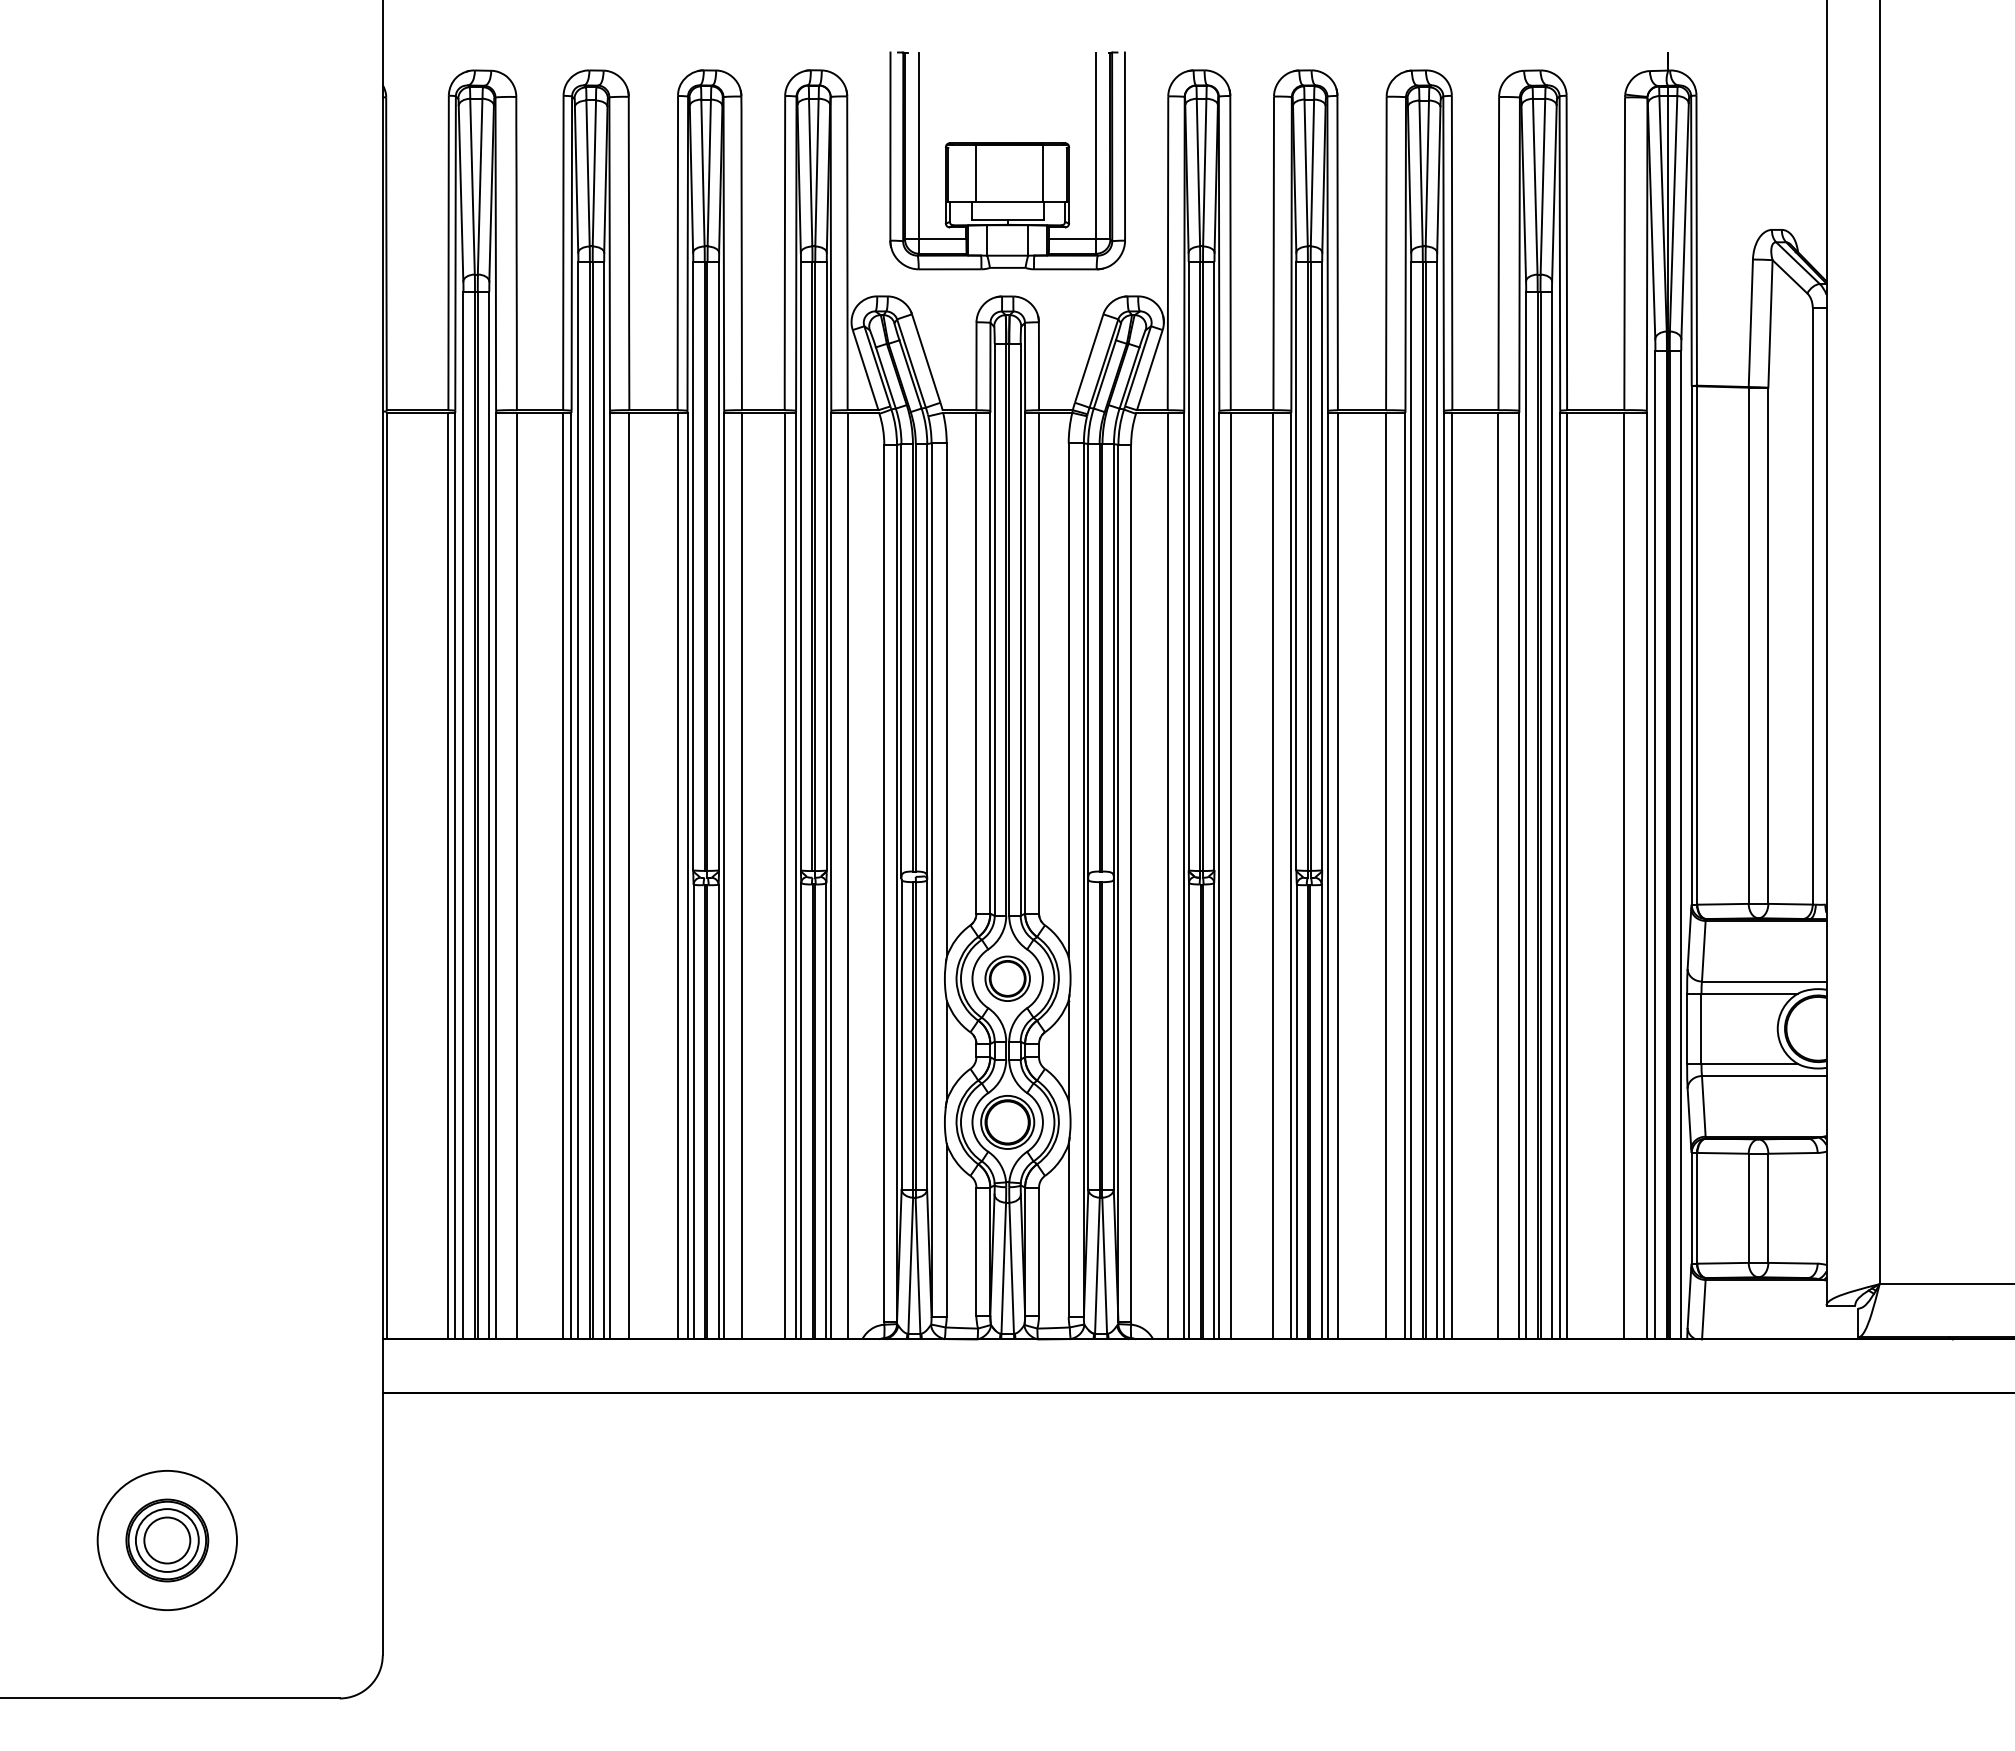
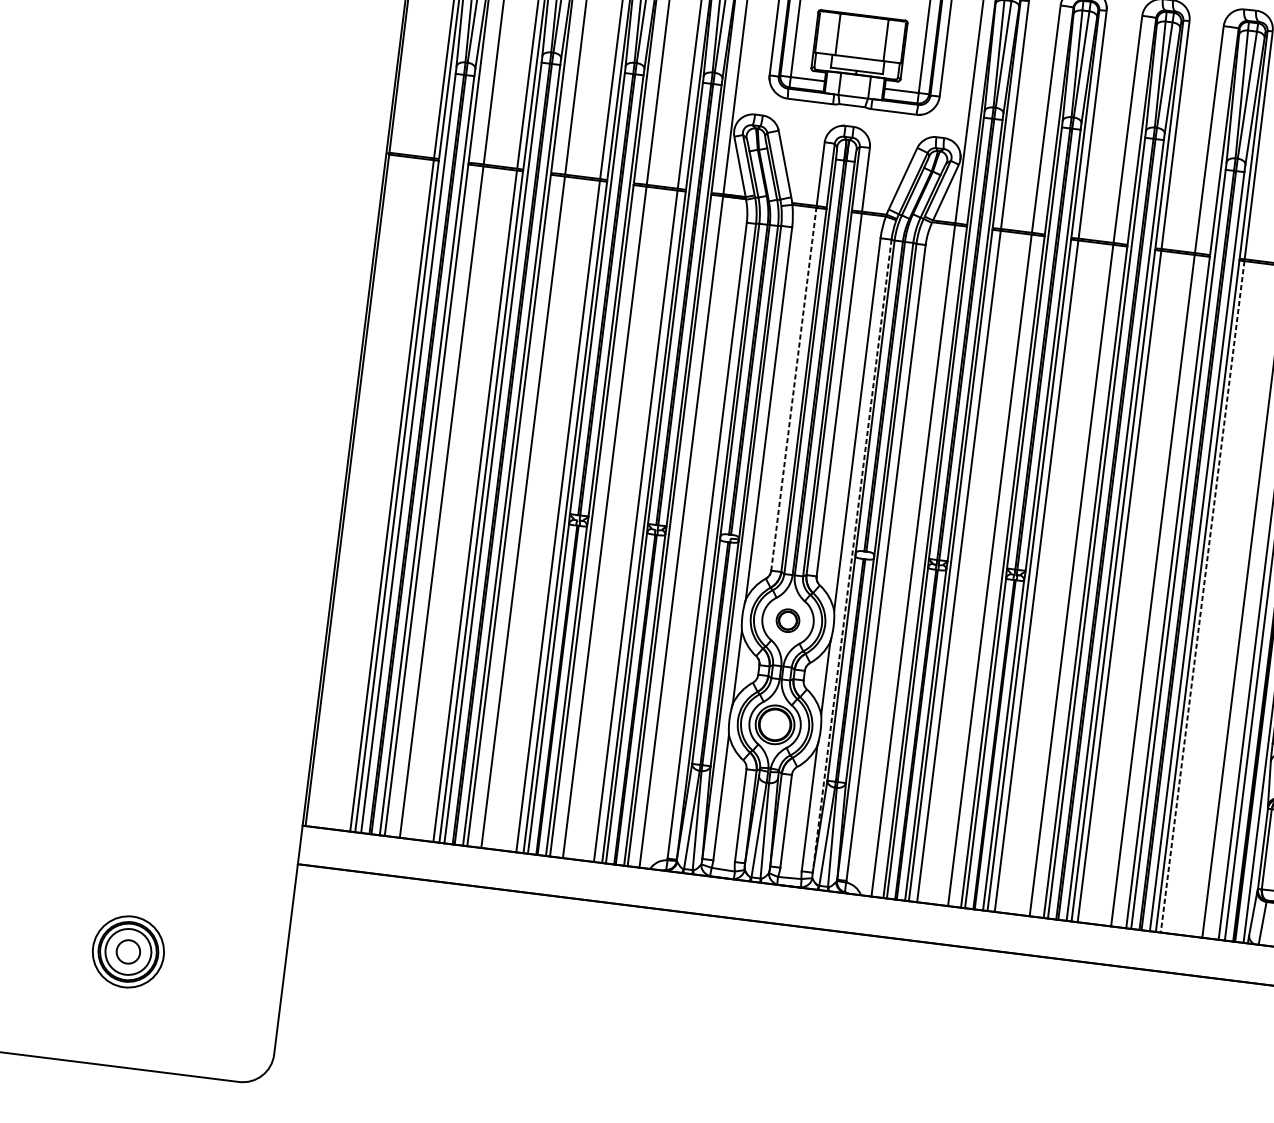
line: (976, 662) -> (793, 388), solid -> dashed
line: (1567, 876) -> (1202, 597), solid -> dashed
line: (1083, 880) -> (851, 556), solid -> dashed
part: (1007, 978) -> (787, 620), size x0.7
circle: (167, 1540) -> (128, 951), size x0.7
circle: (167, 1540) -> (128, 951), size x0.7

